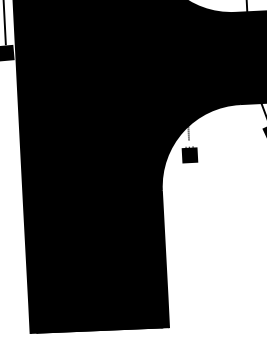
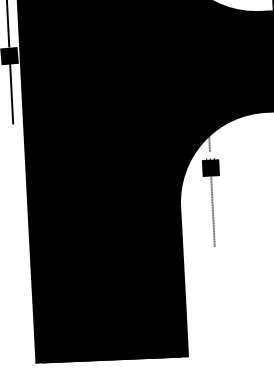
line: (7, 86) -> (11, 92), added
line: (191, 195) -> (212, 212), added

